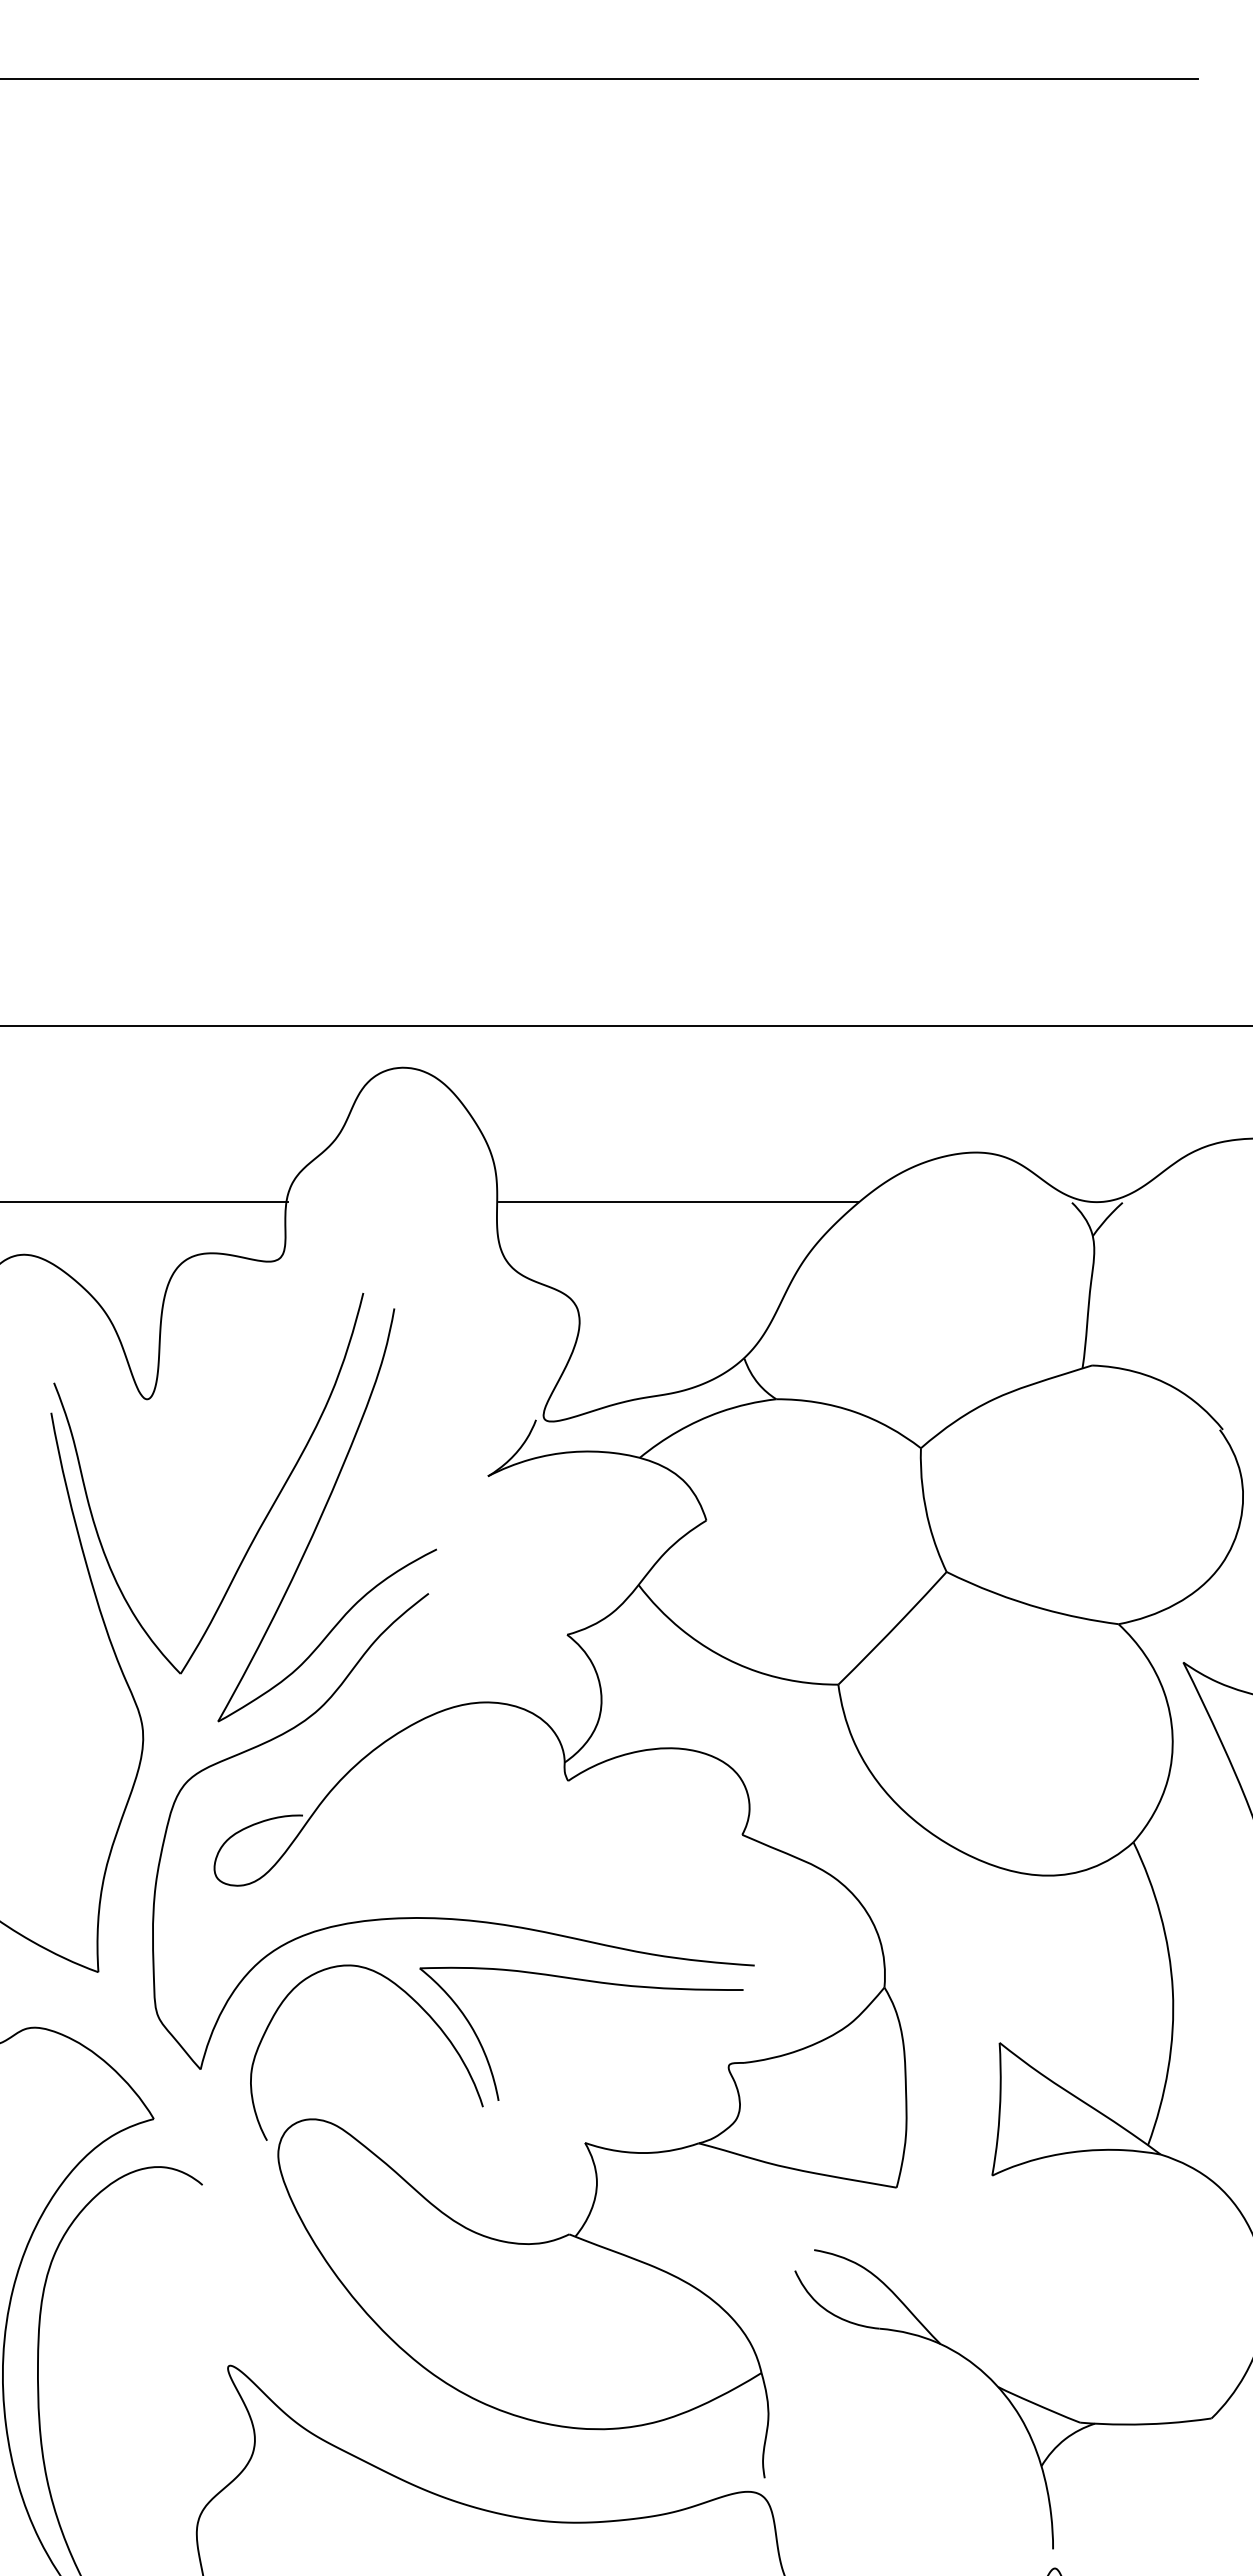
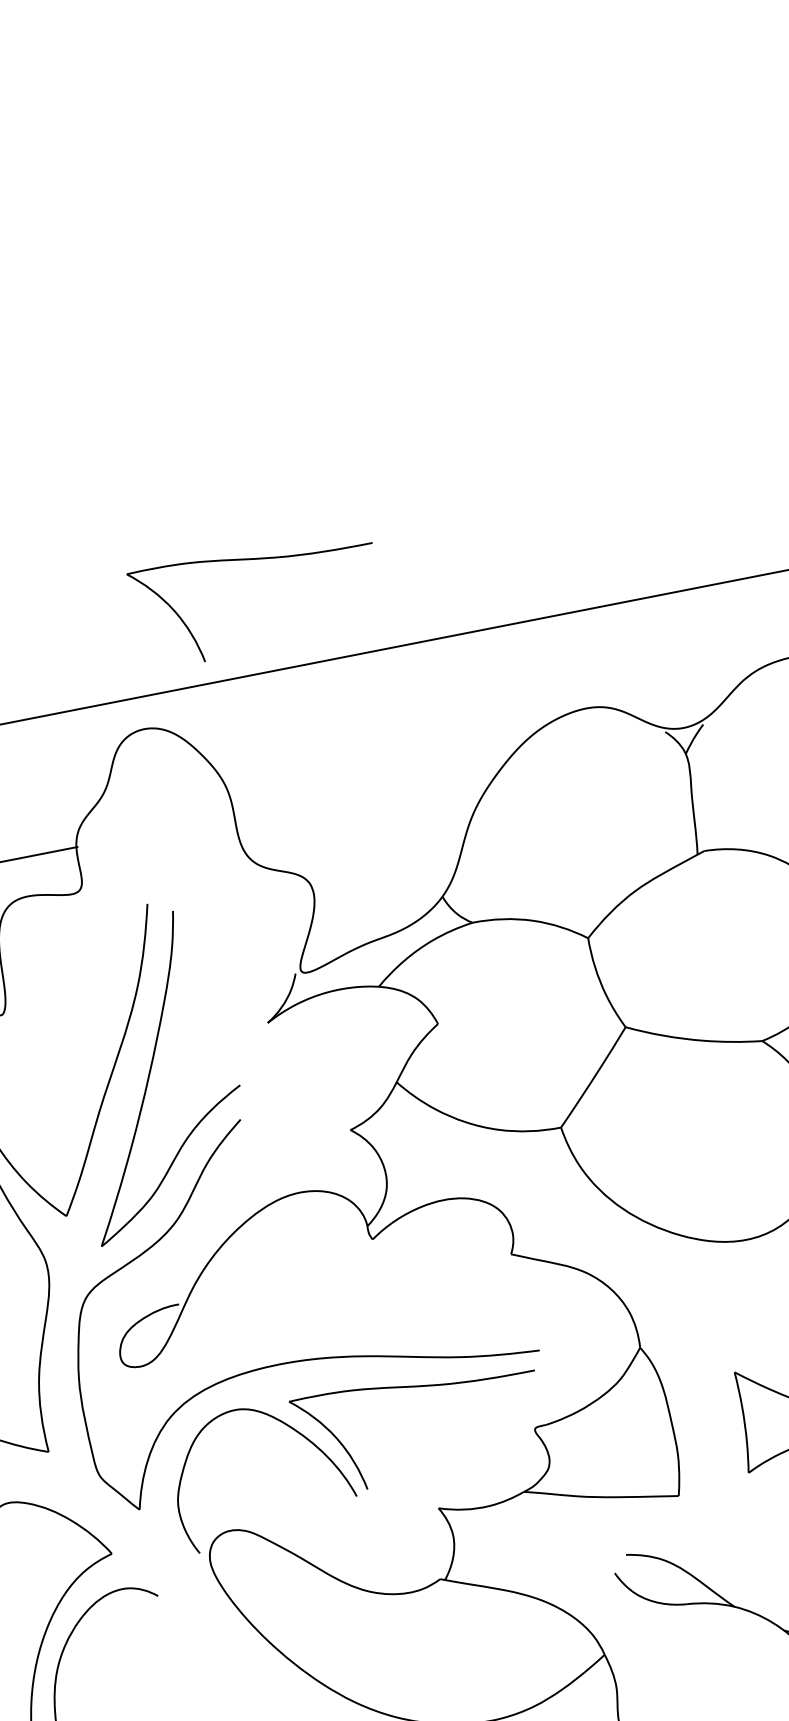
part: (591, 878) -> (257, 559), added
line: (678, 1202) -> (370, 789), removed

